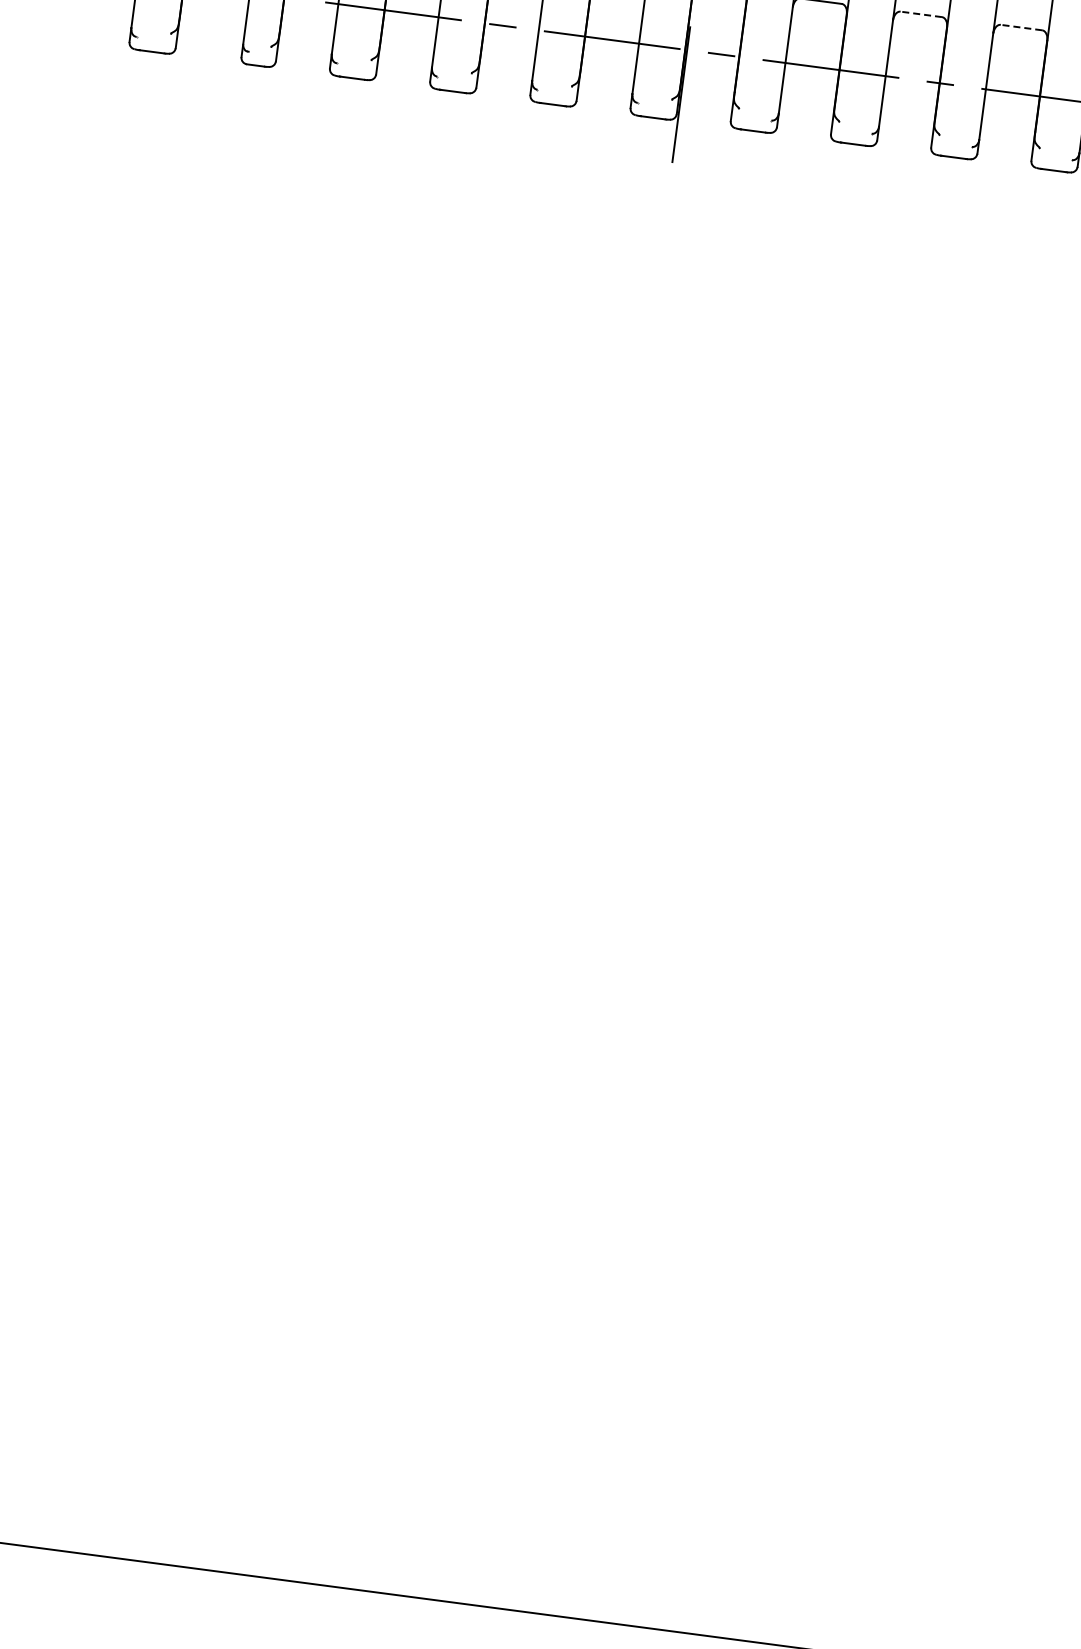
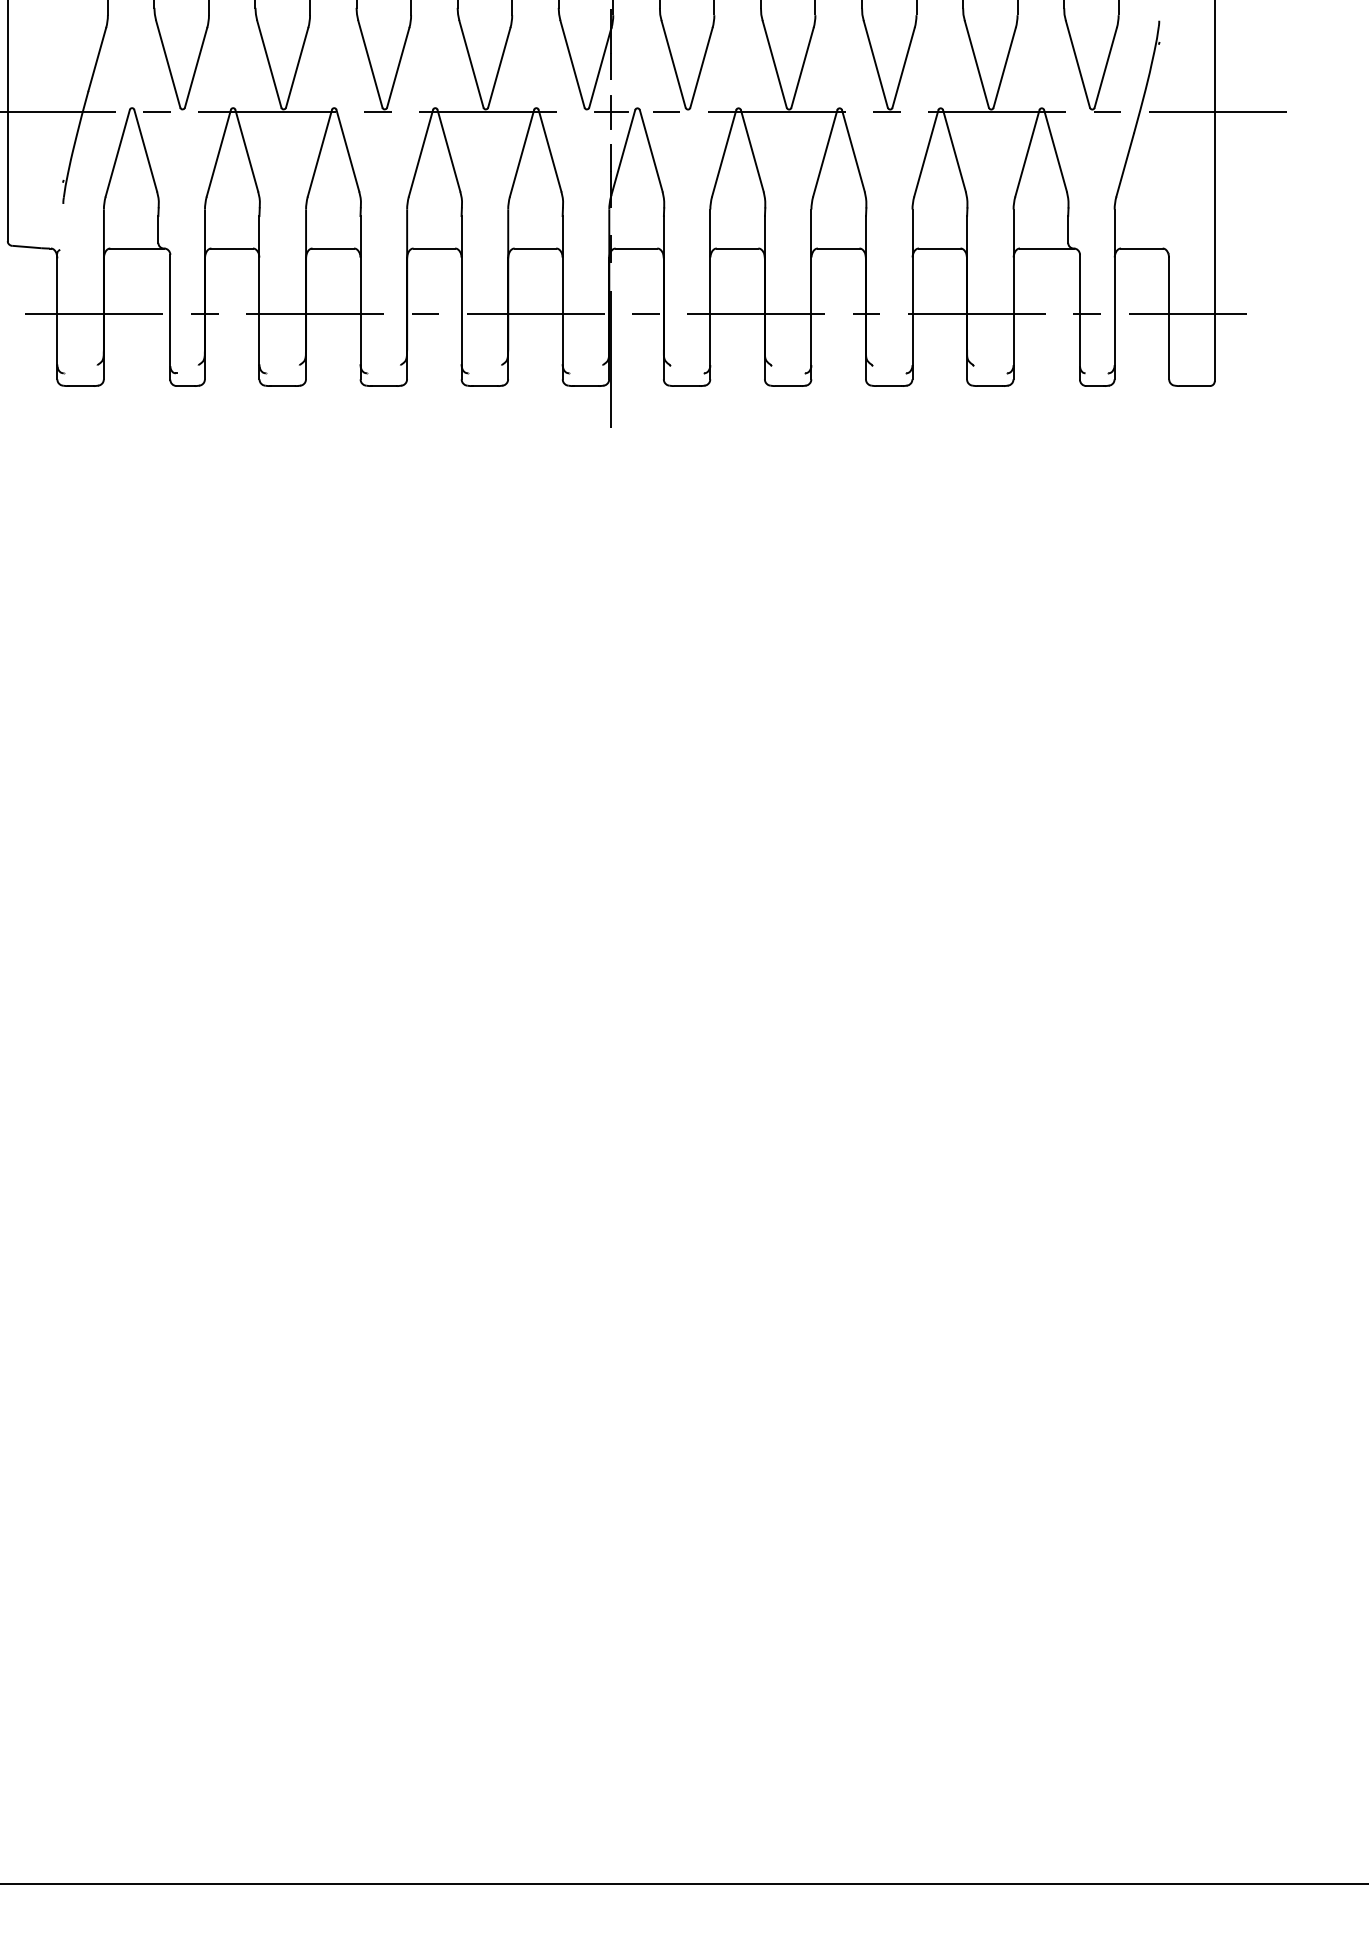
line: (921, 14) -> (838, 248), dashed -> solid
line: (1021, 27) -> (939, 248), dashed -> solid

